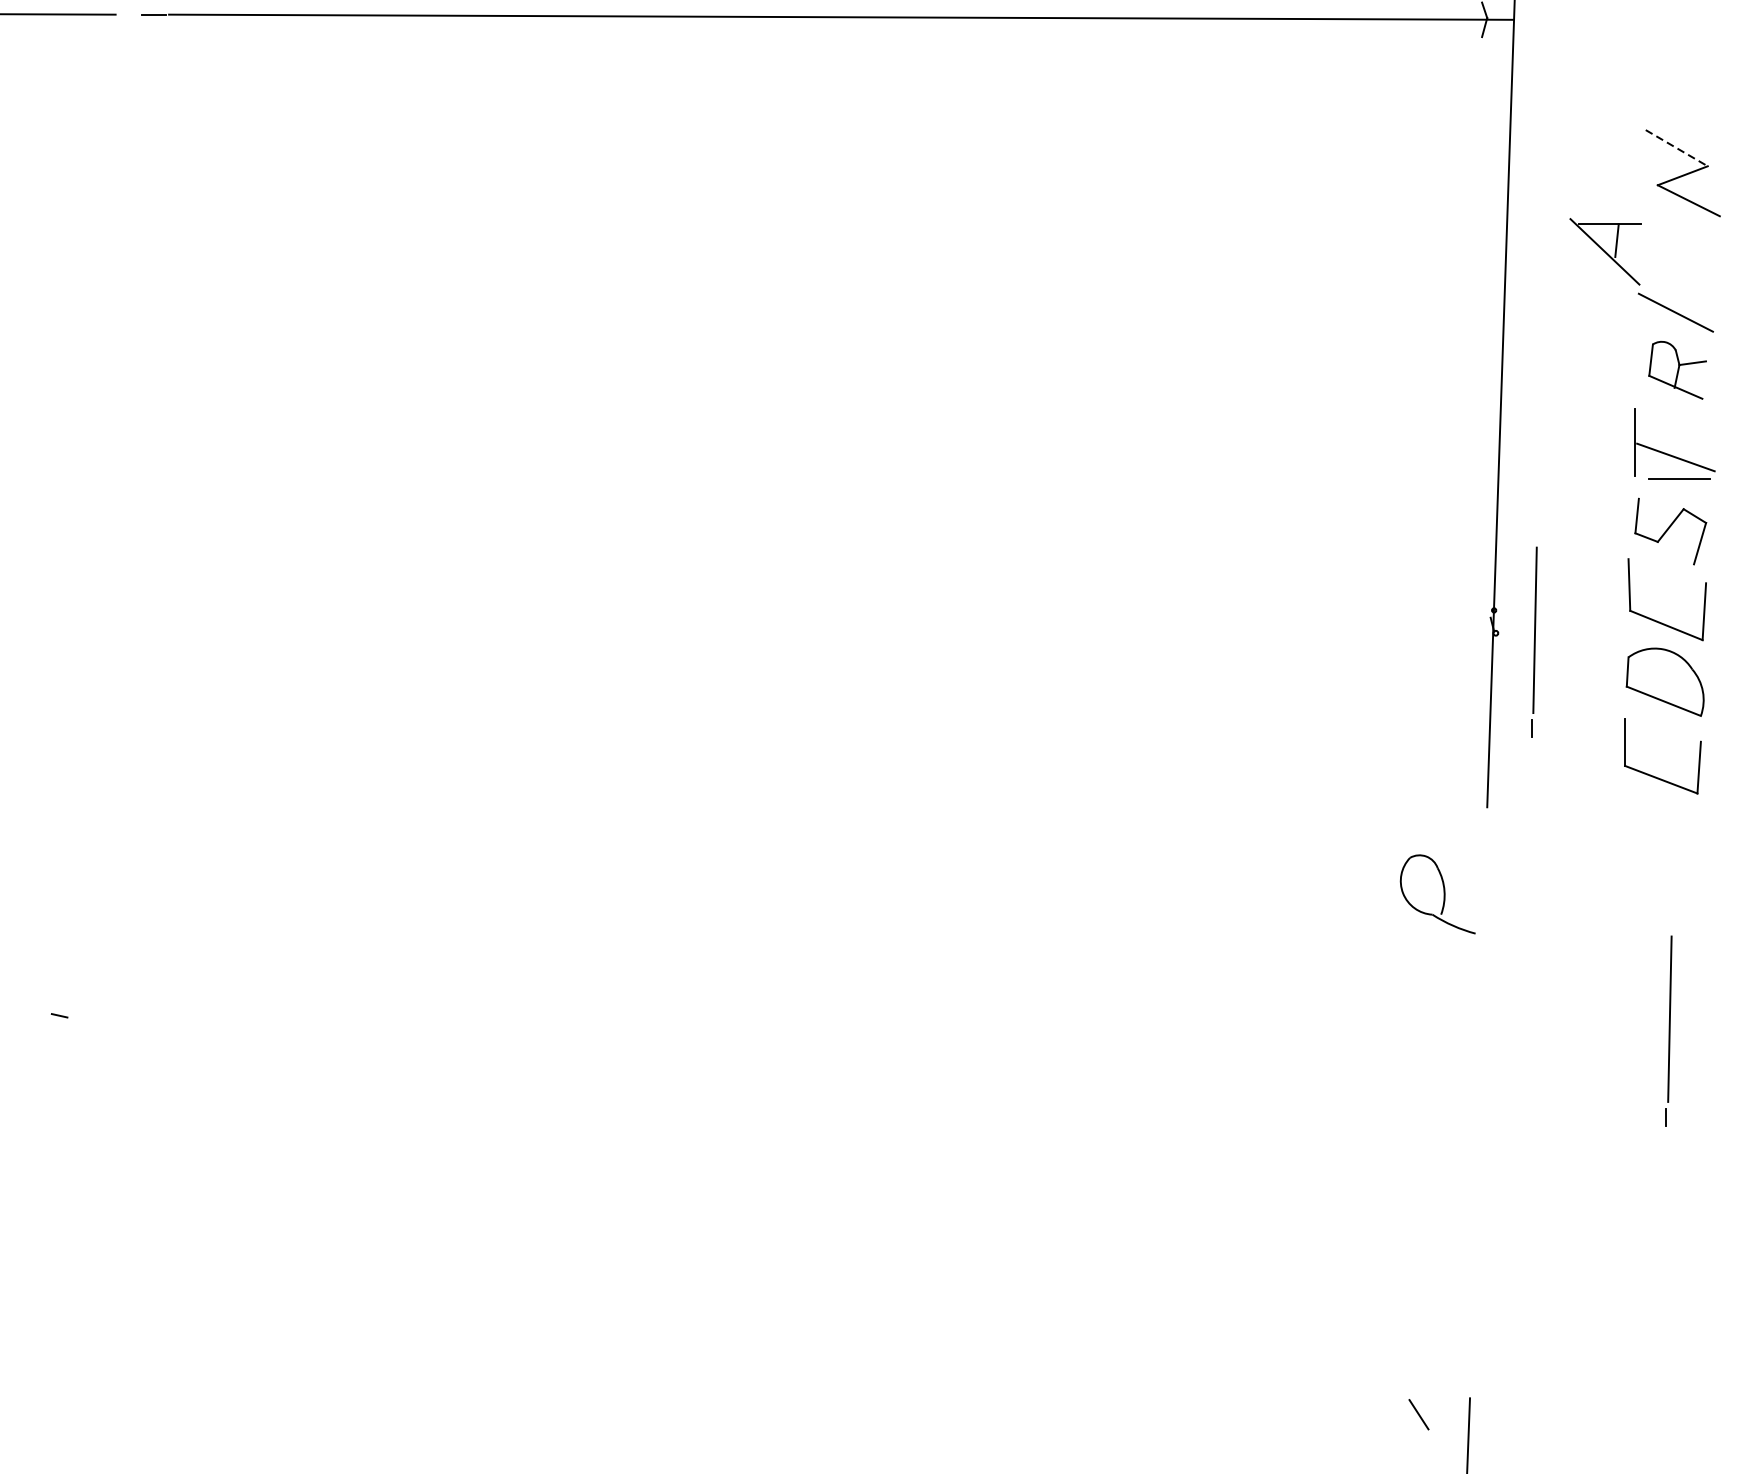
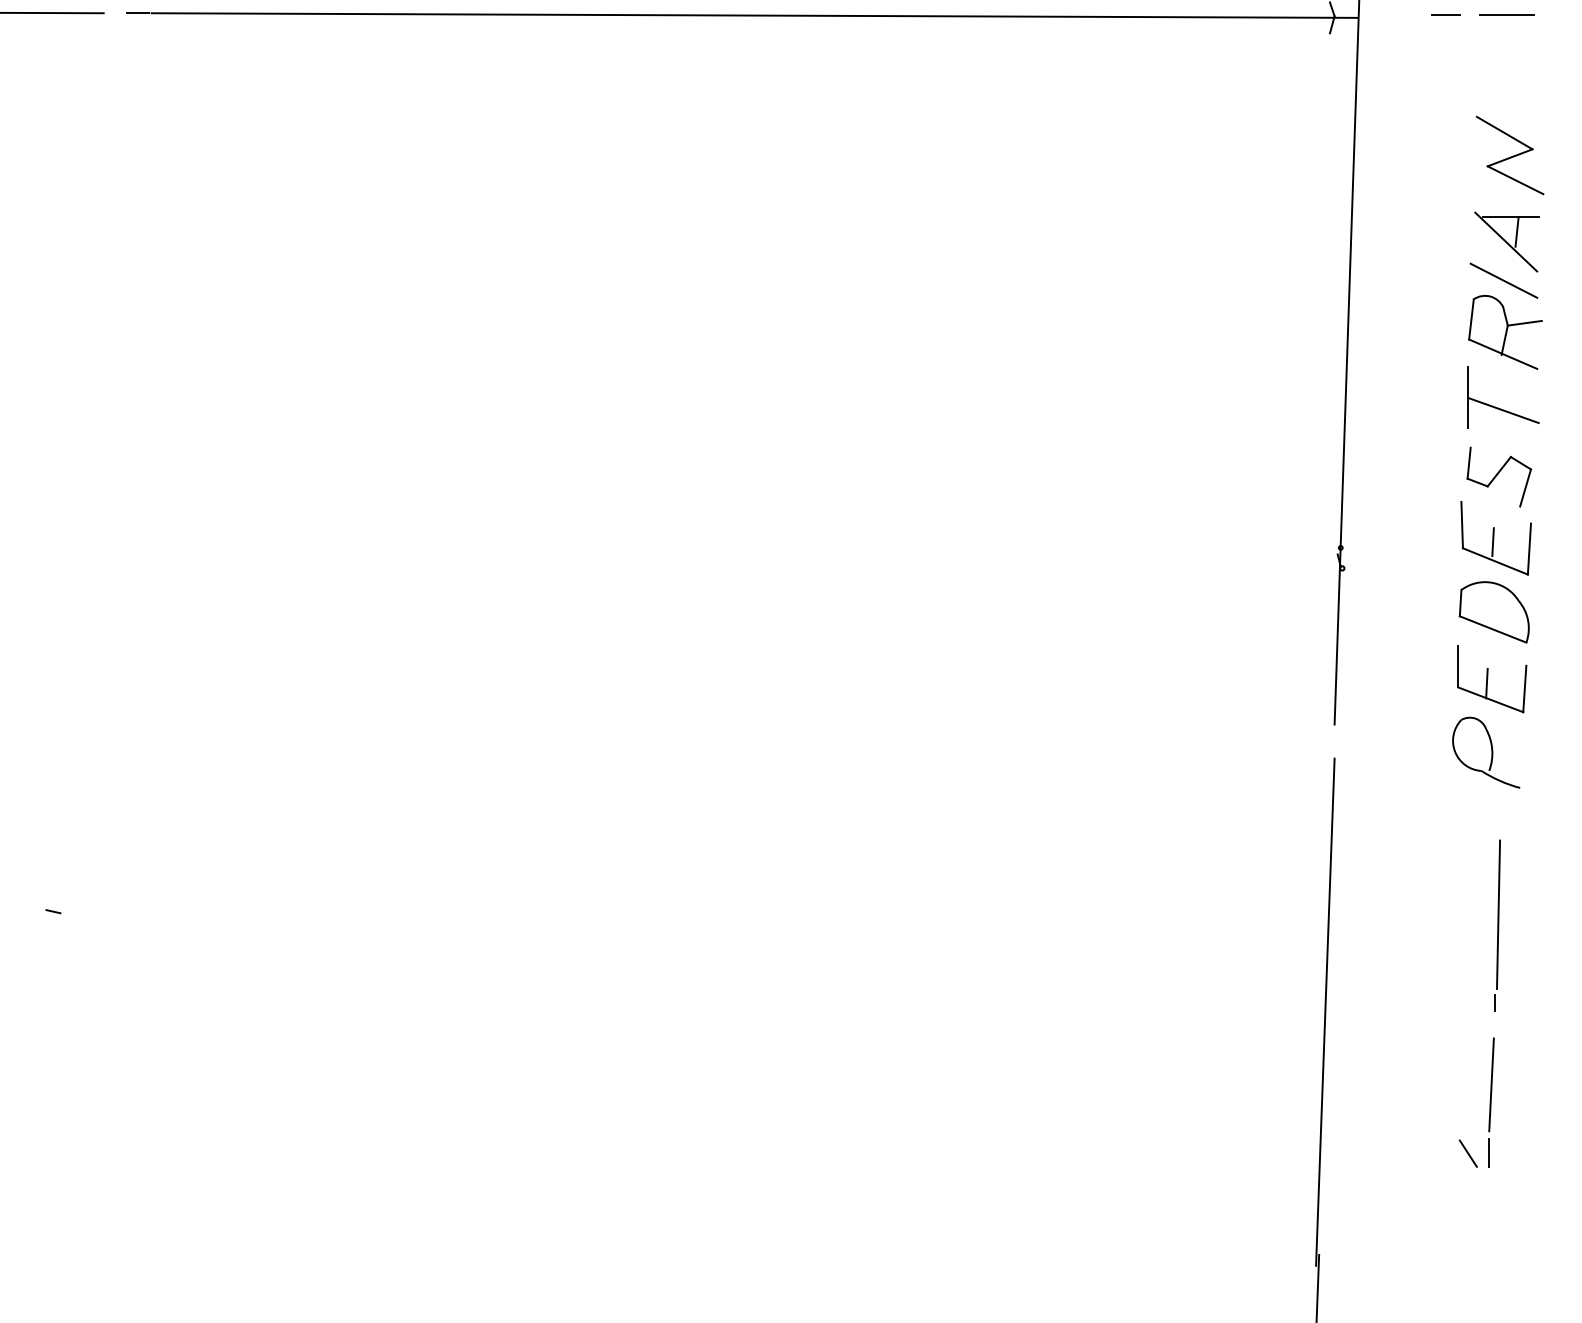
line: (1610, 16) -> (1445, 14), added
line: (1677, 148) -> (1505, 133), dashed -> solid
part: (1605, 251) -> (1506, 241), moved
part: (1677, 370) -> (1505, 332), size x1.43
line: (1678, 478) -> (1506, 14), moved
line: (1663, 604) -> (1492, 542), added
part: (1533, 642) -> (1376, 576), removed
line: (1656, 761) -> (1486, 683), added
part: (1438, 894) -> (1486, 752), moved
line: (1477, 1127) -> (1325, 1011), added
line: (1662, 1208) -> (1491, 1084), added
line: (1659, 1284) -> (1489, 1152), added
line: (1418, 1414) -> (1467, 1153), moved

